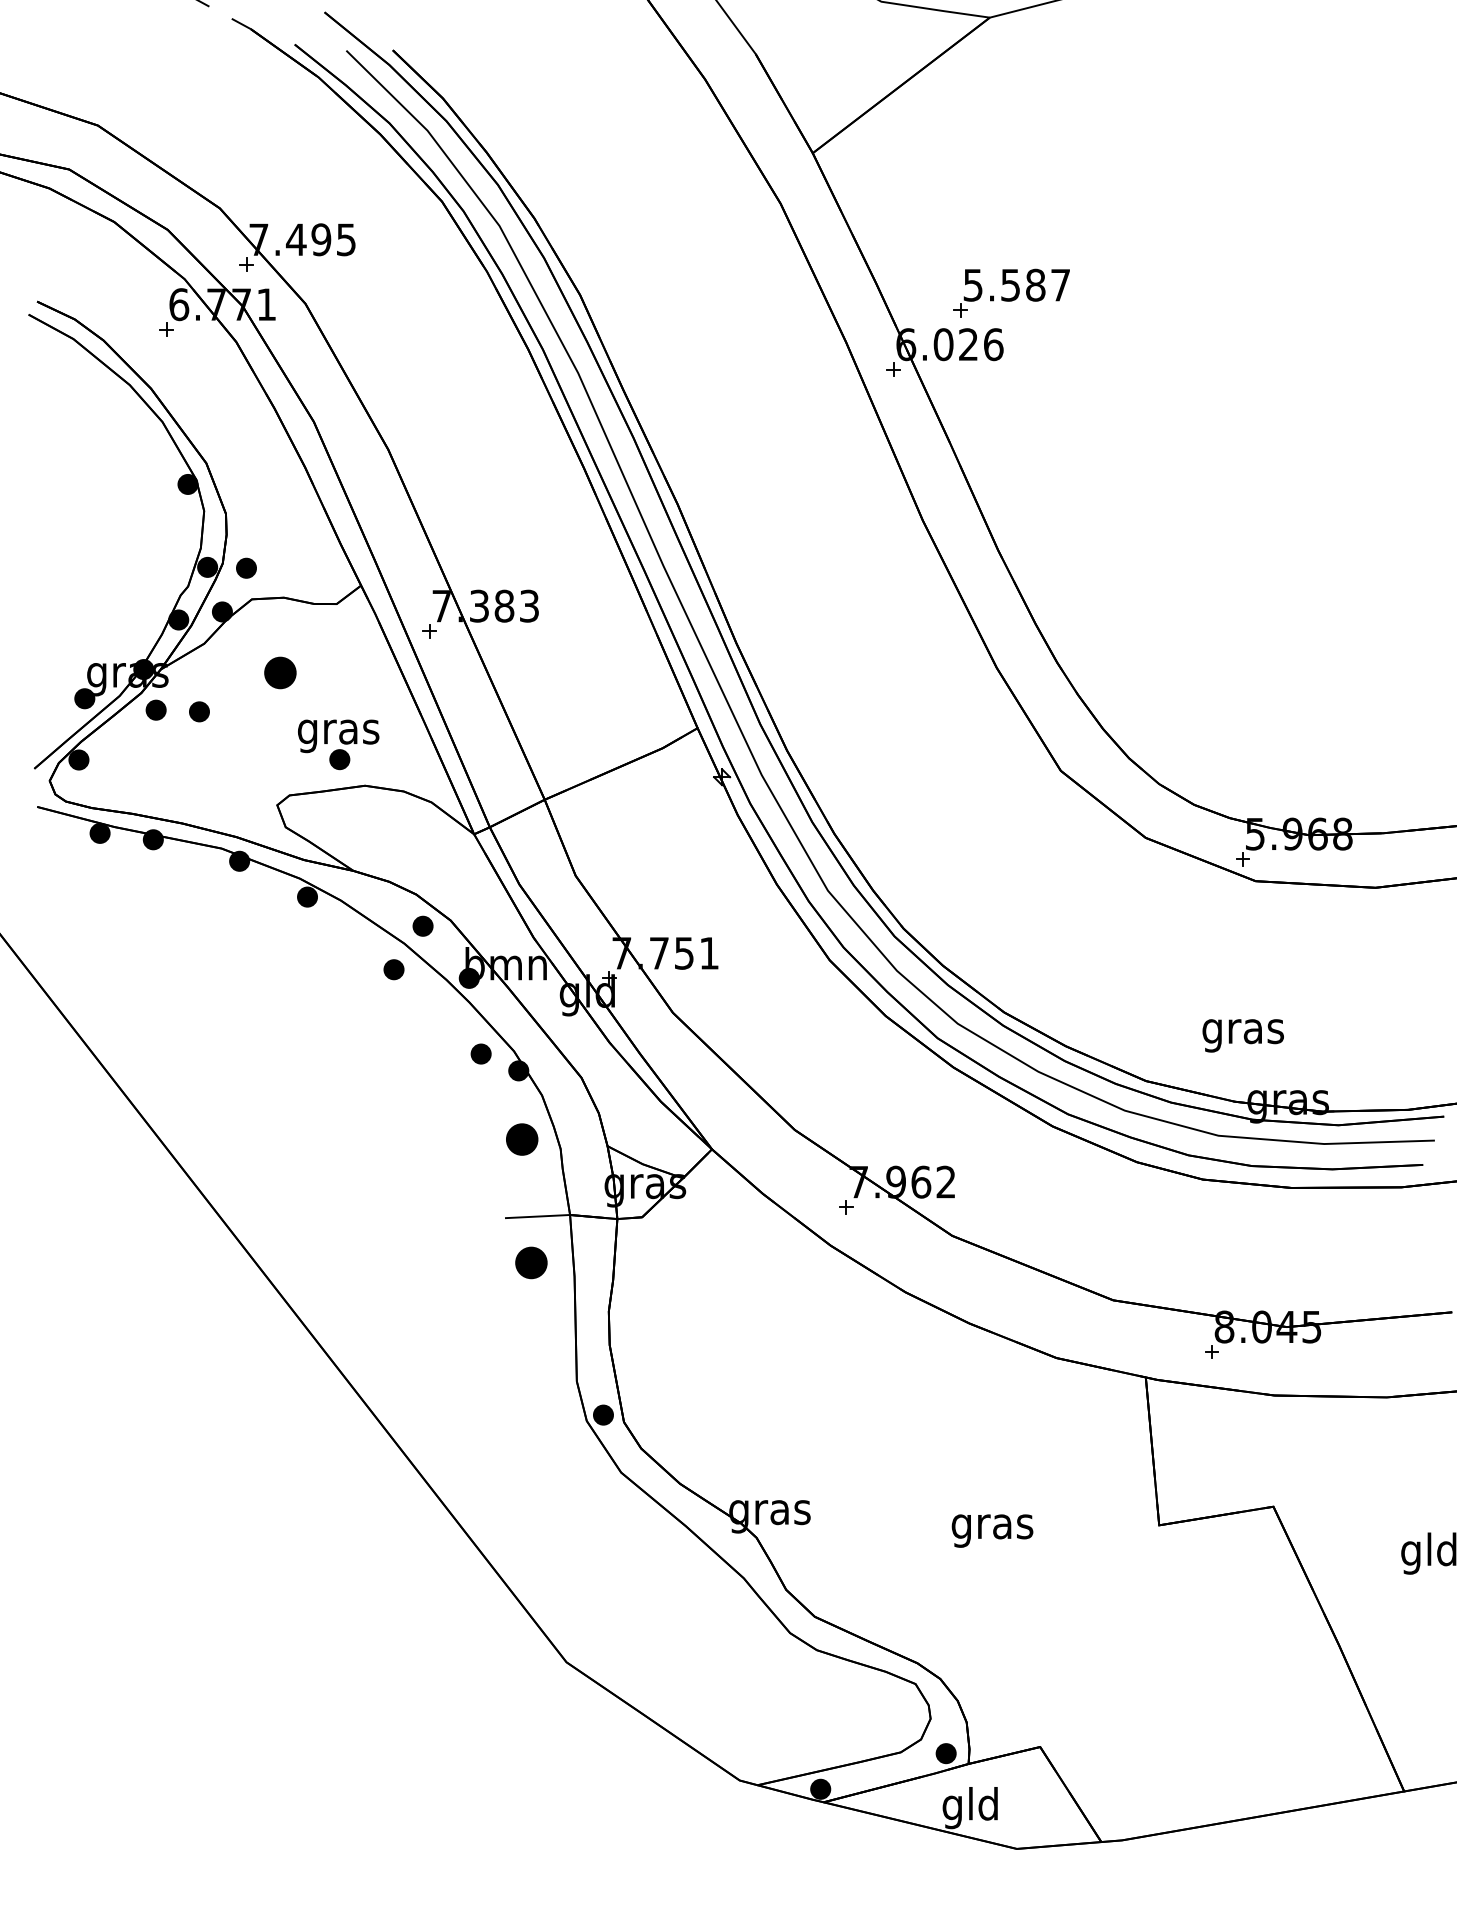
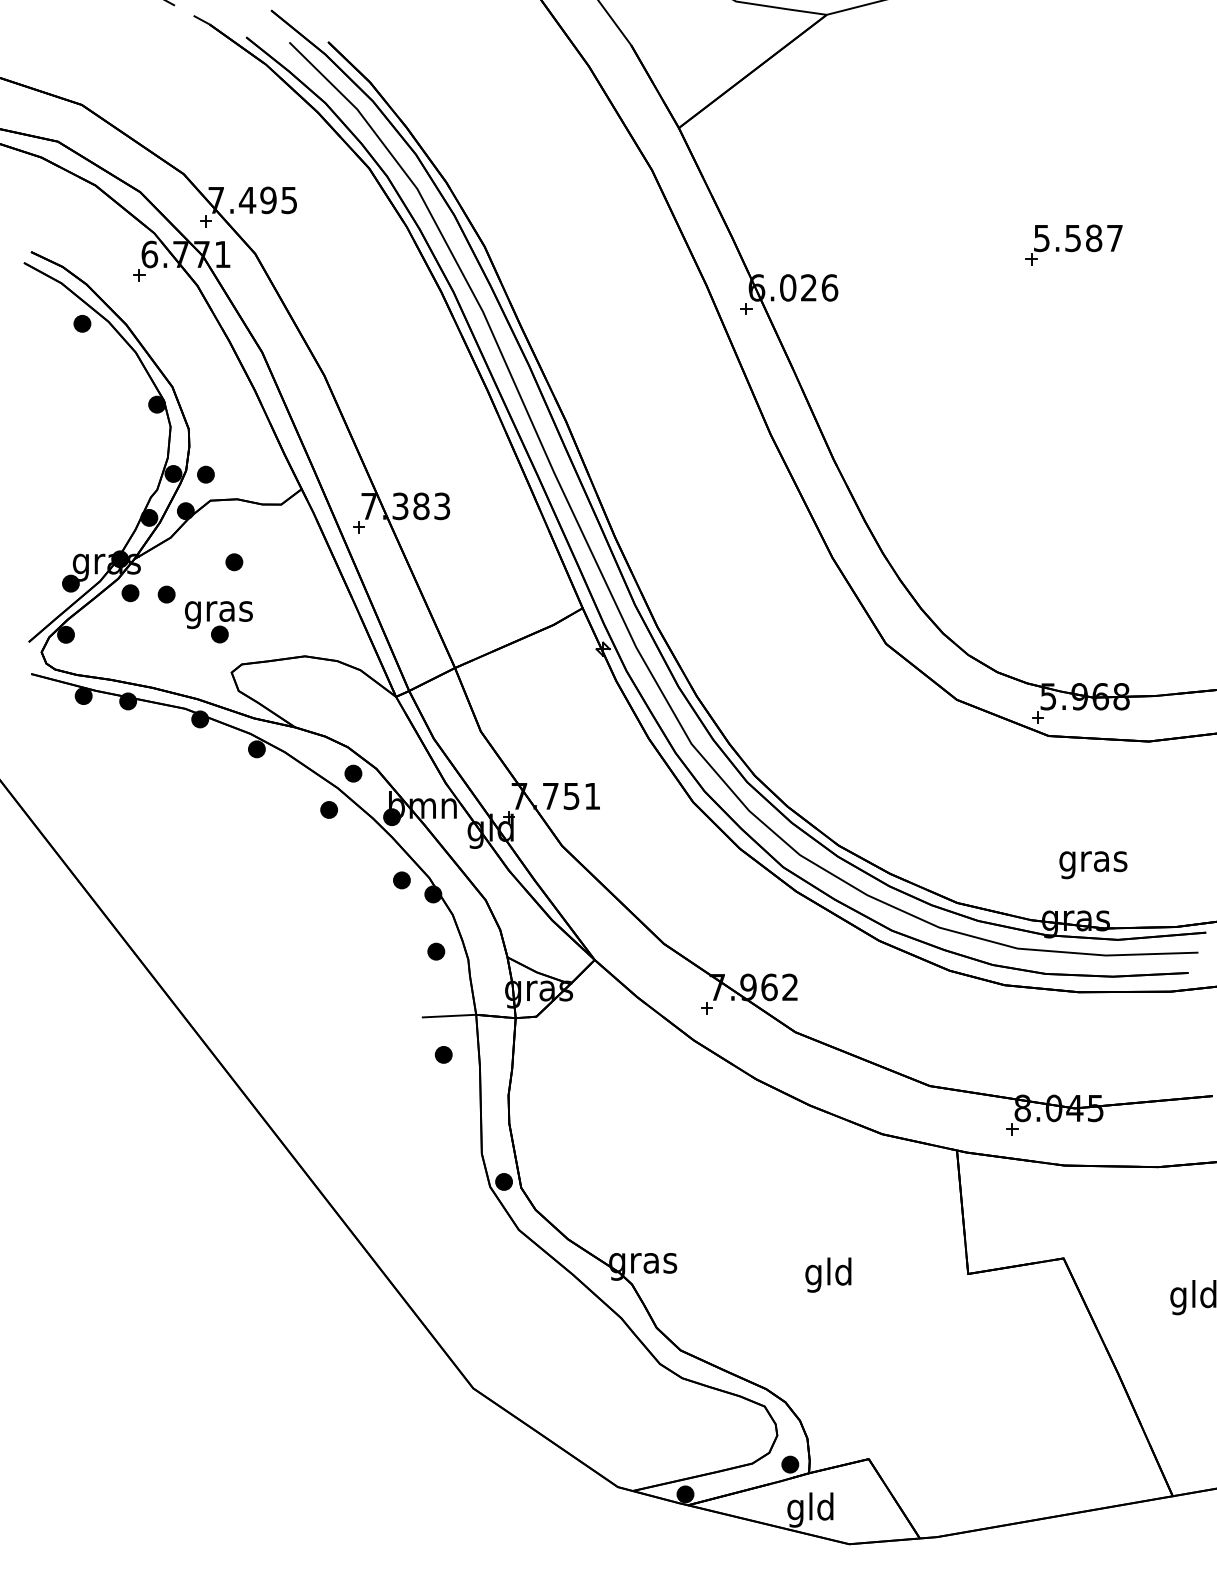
part: (1011, 292) -> (1073, 244), moved
part: (98, 387) -> (82, 323), added
part: (280, 673) -> (234, 562), size x0.62
part: (338, 745) -> (218, 622), moved
text: (1243, 1036) -> (1093, 865), moved
part: (522, 1139) -> (436, 951), size x0.62
part: (530, 1262) -> (443, 1054), size x0.62
text: (991, 1525) -> (828, 1274), gras -> gld

